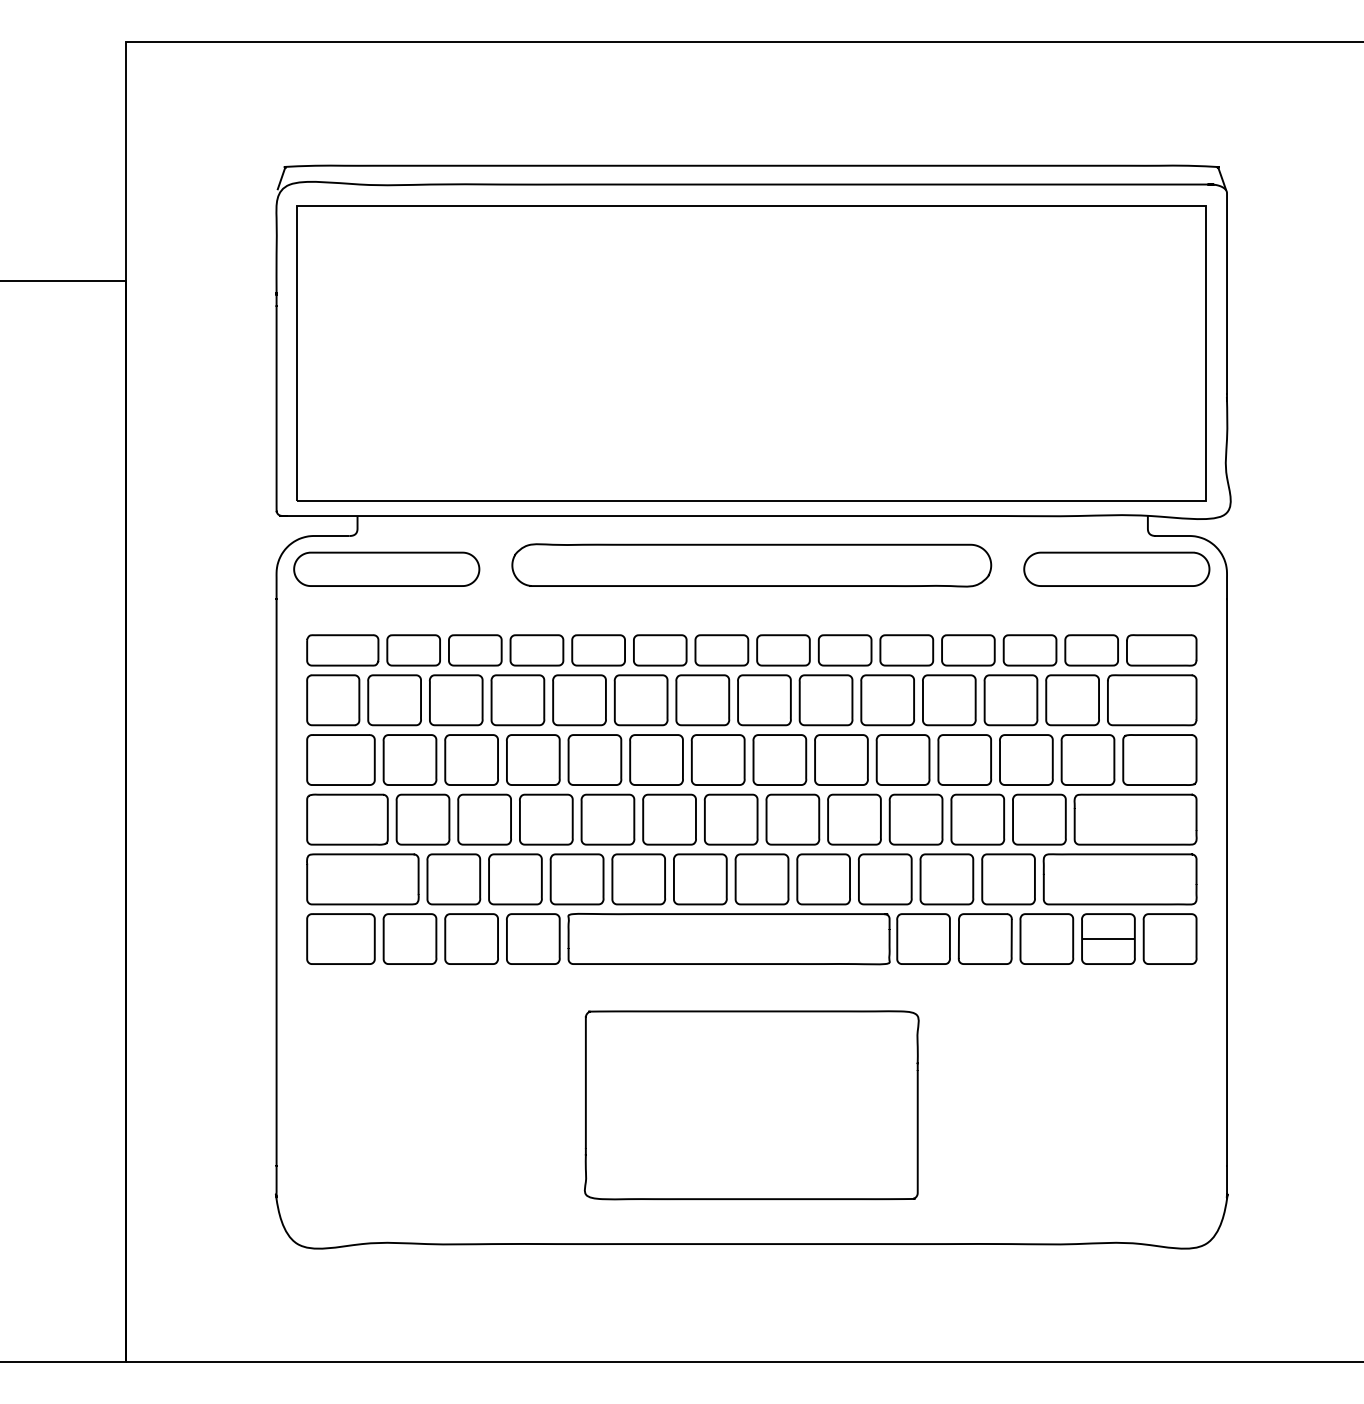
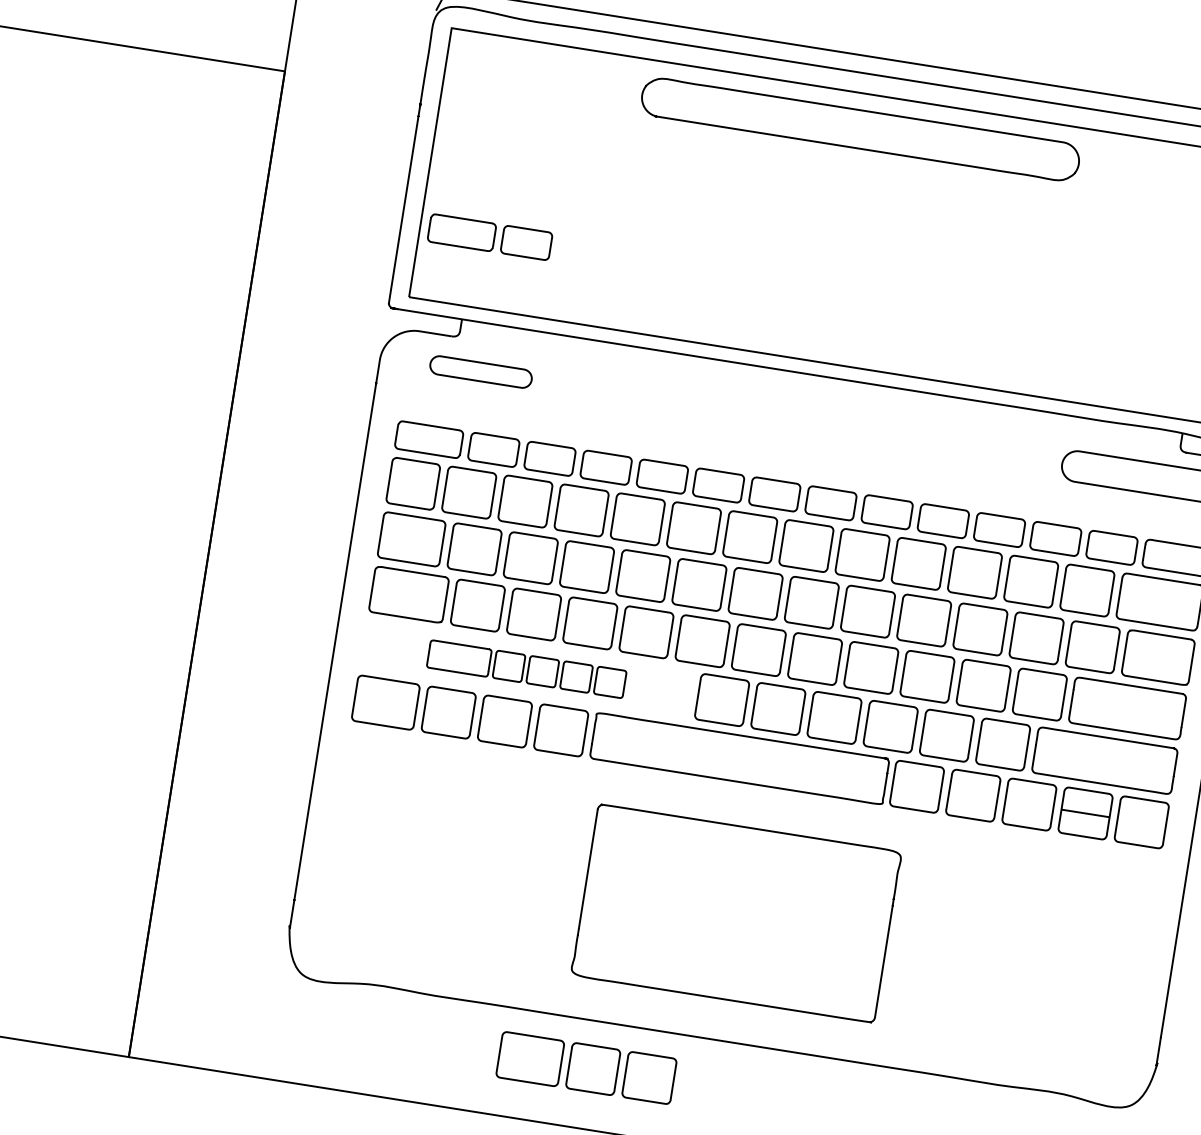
part: (373, 423) -> (489, 237), added
part: (751, 565) -> (860, 129), moved
part: (386, 568) -> (480, 371), size x0.6
part: (485, 879) -> (526, 669), size x0.6
part: (617, 1295) -> (586, 1067), added

